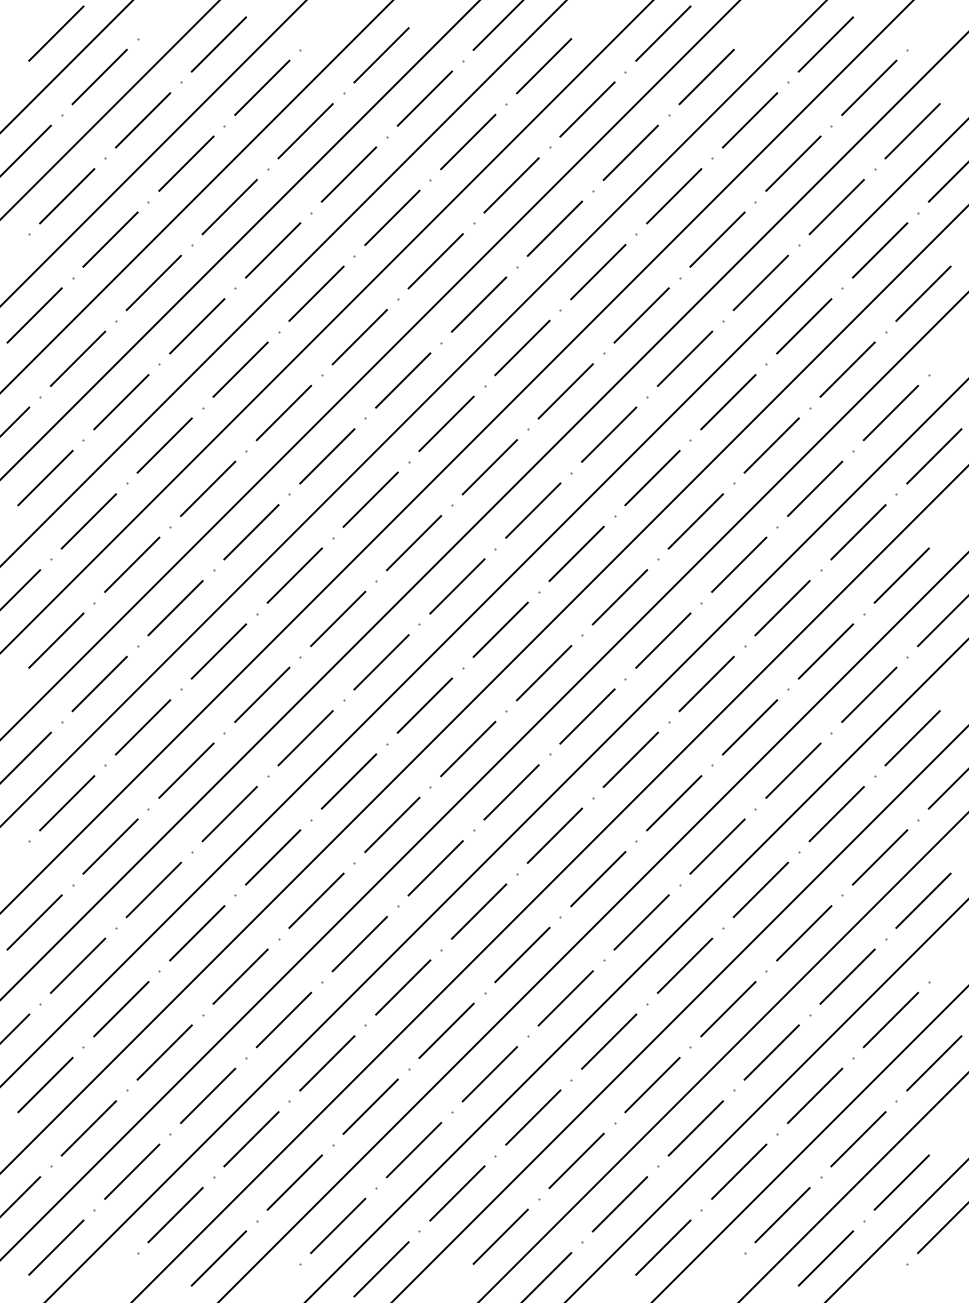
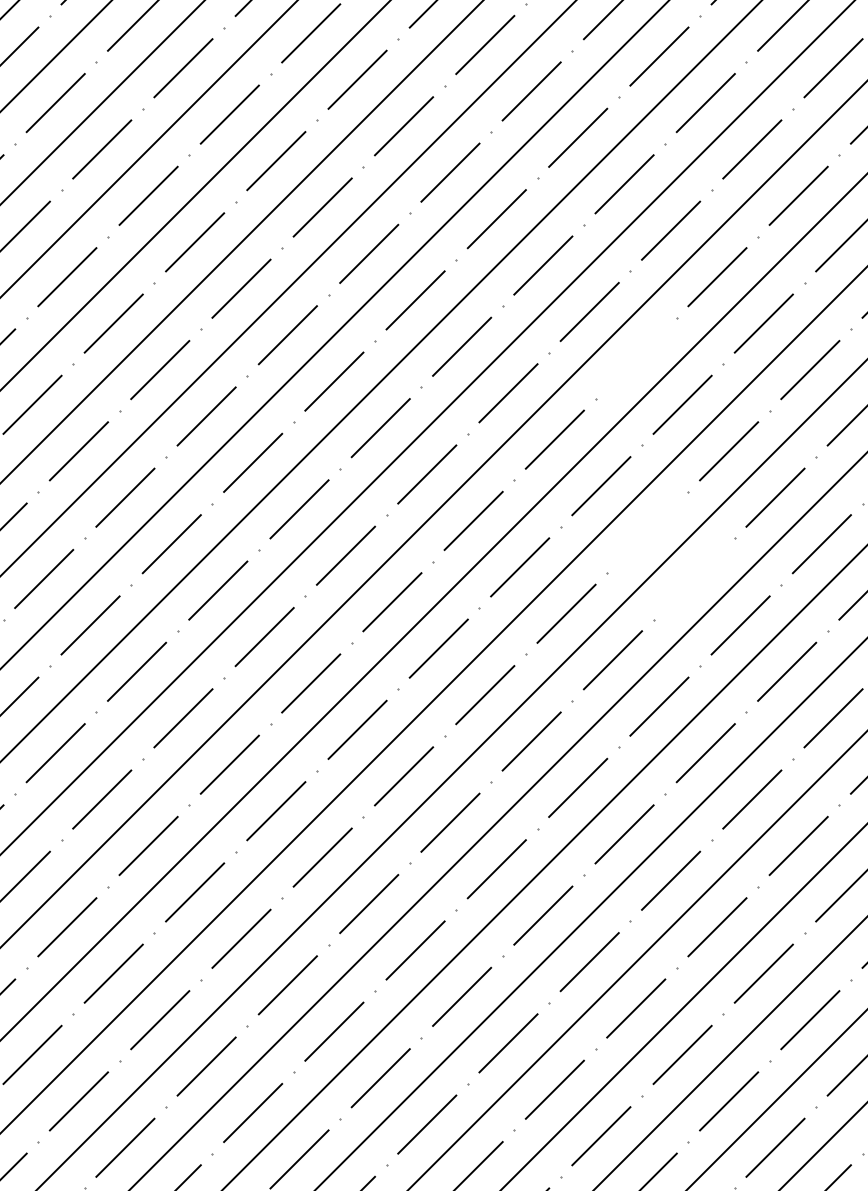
line: (652, 477) -> (636, 357), removed
line: (663, 640) -> (647, 532), removed
line: (706, 683) -> (694, 578), removed

